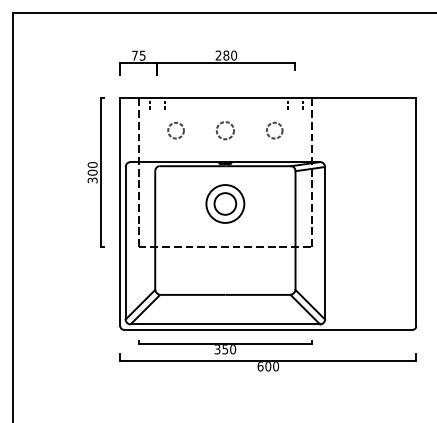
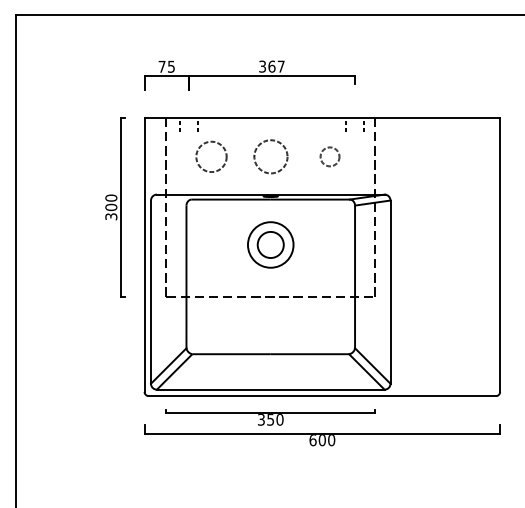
text: (225, 55) -> (271, 66), 280 -> 367
circle: (176, 130) -> (211, 156), size x1.6
circle: (225, 130) -> (270, 156), size x1.6

